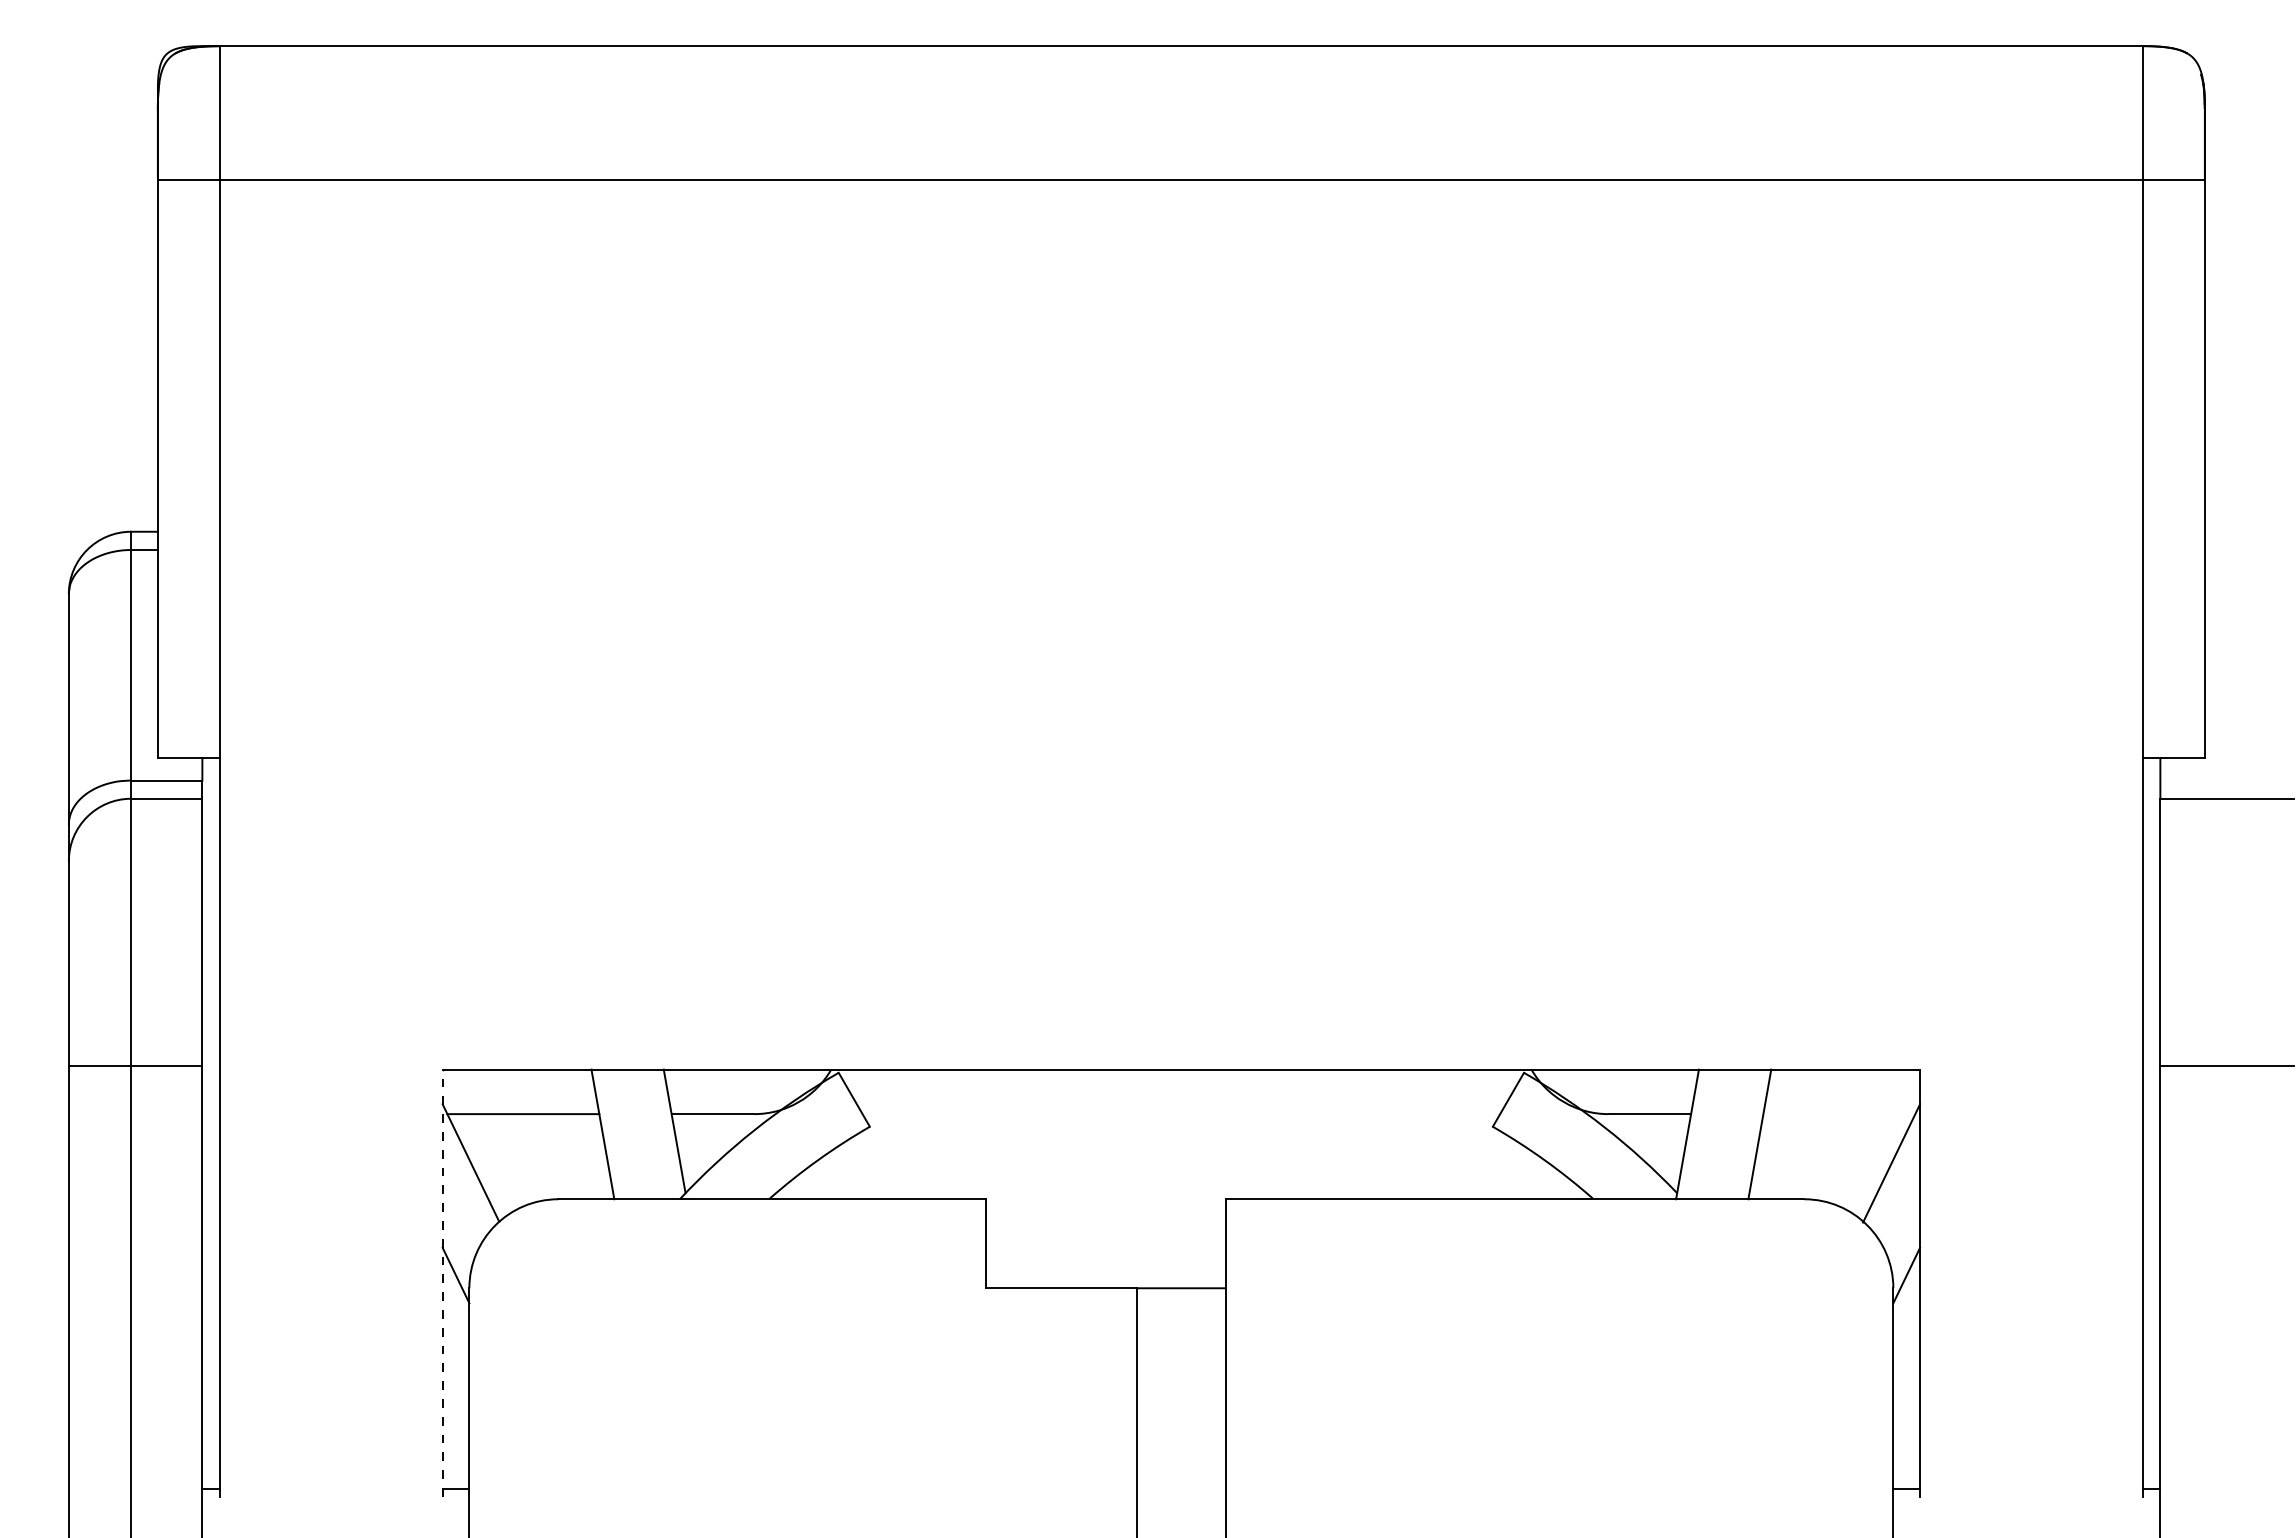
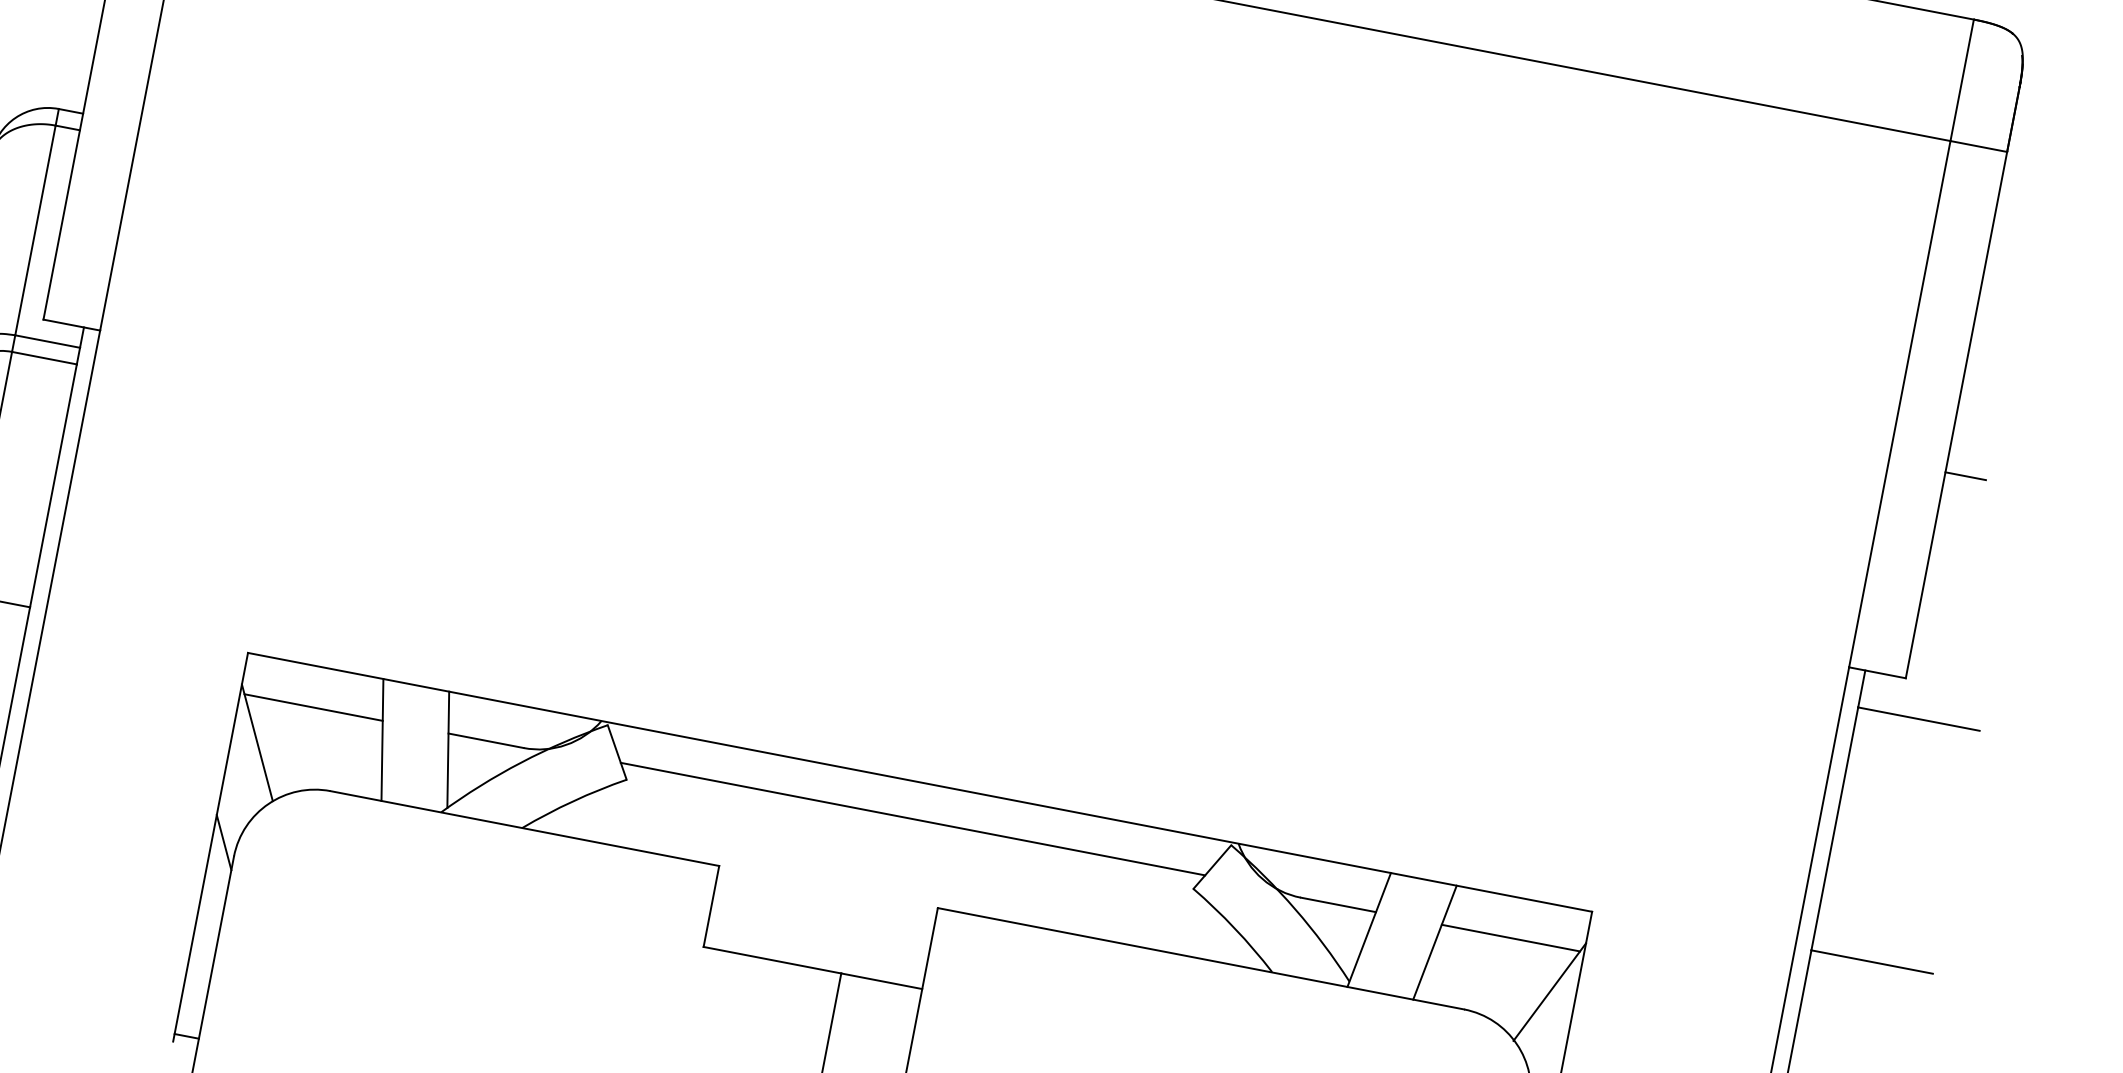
line: (2226, 531) -> (1965, 475), added
line: (1181, 1110) -> (913, 819), added
line: (1839, 1114) -> (1510, 938), added
line: (442, 1283) -> (210, 847), dashed -> solid

